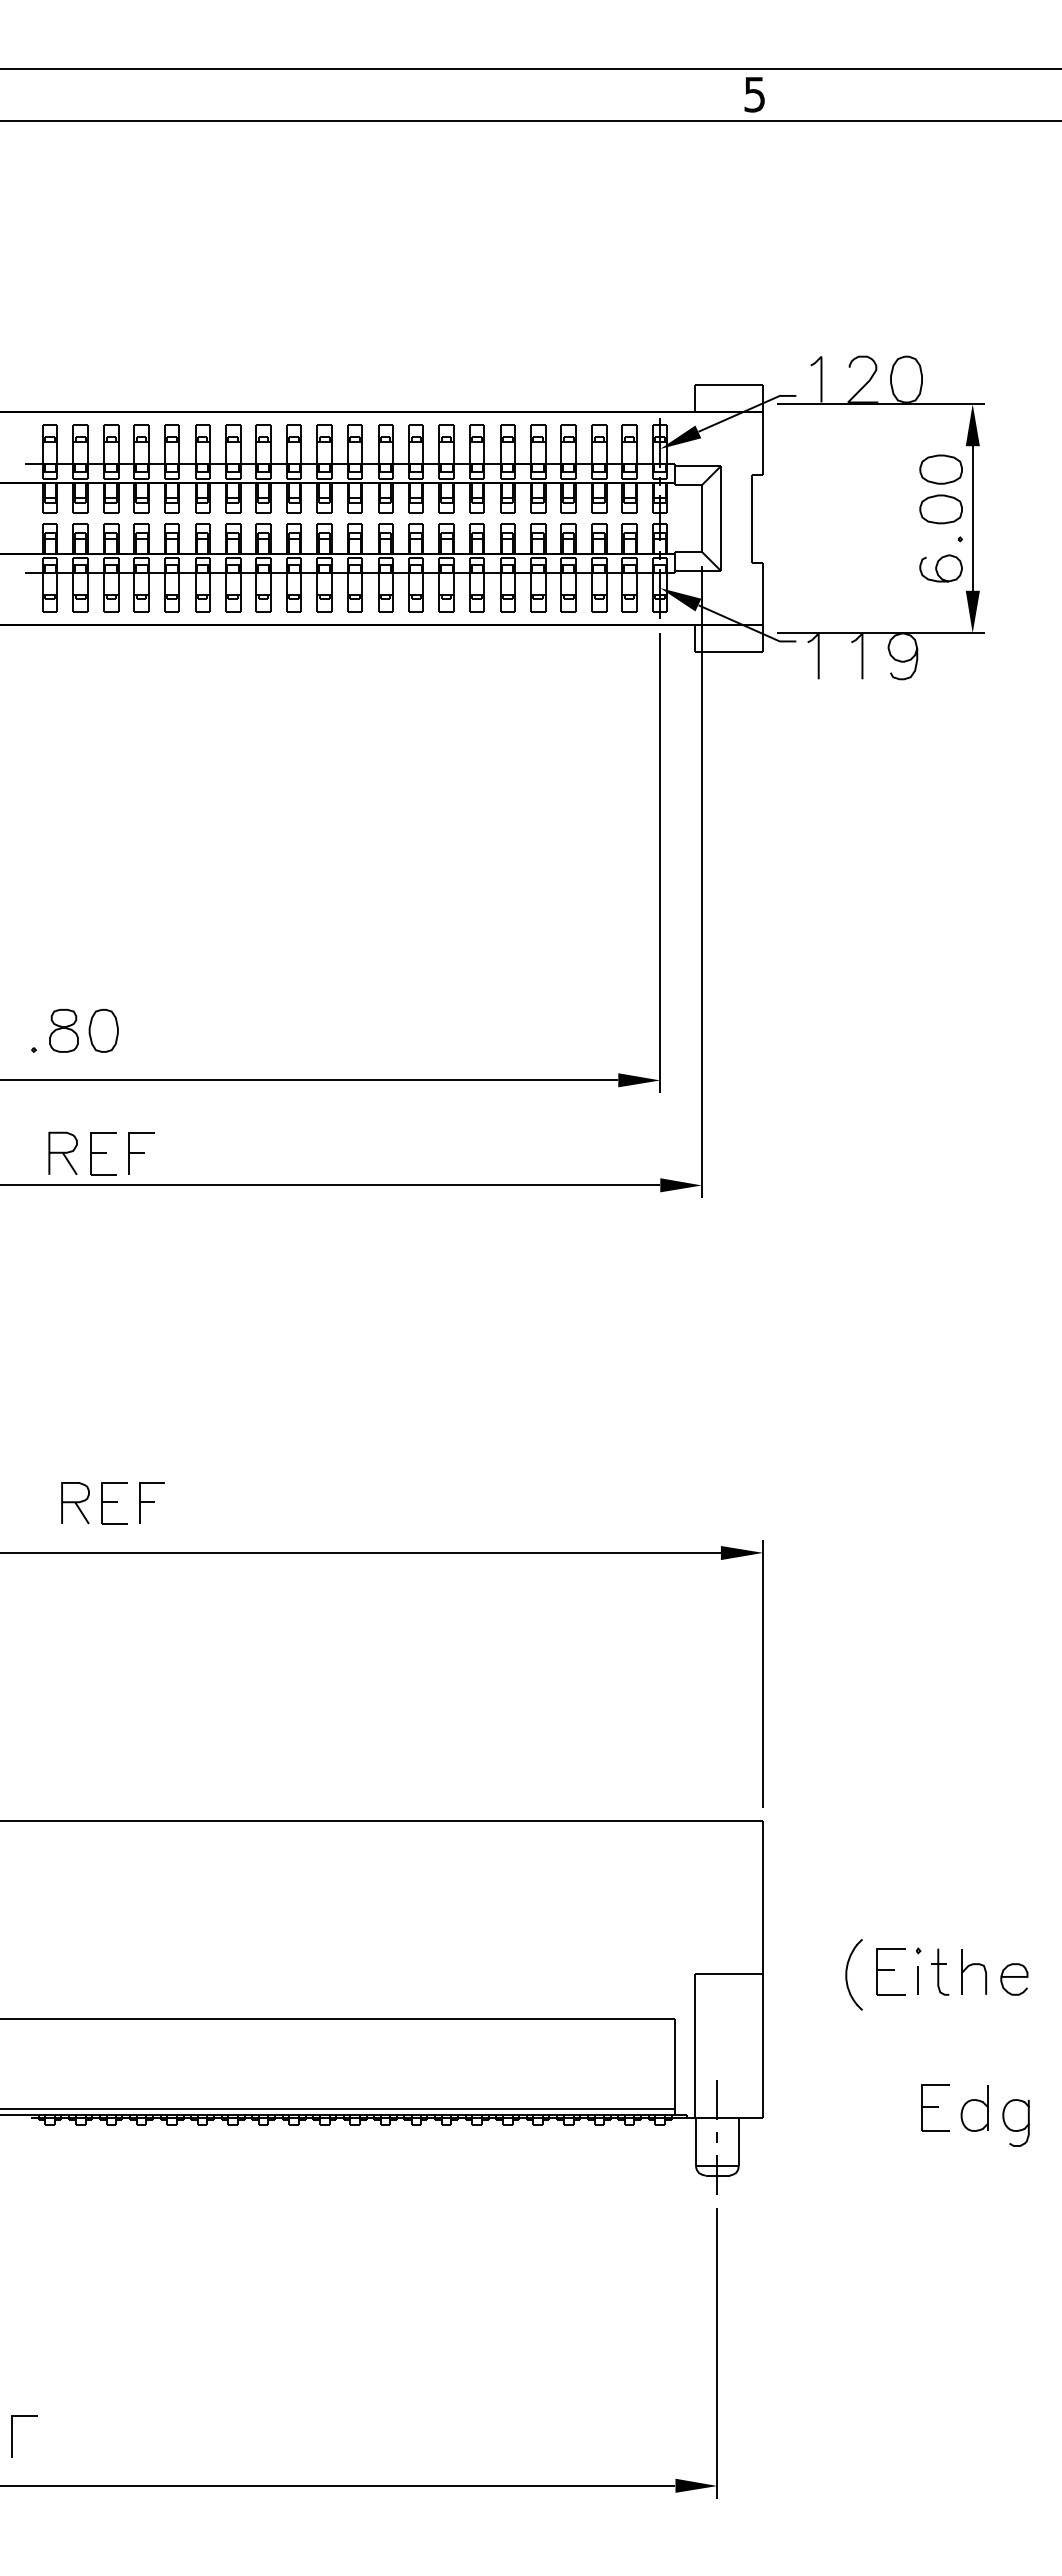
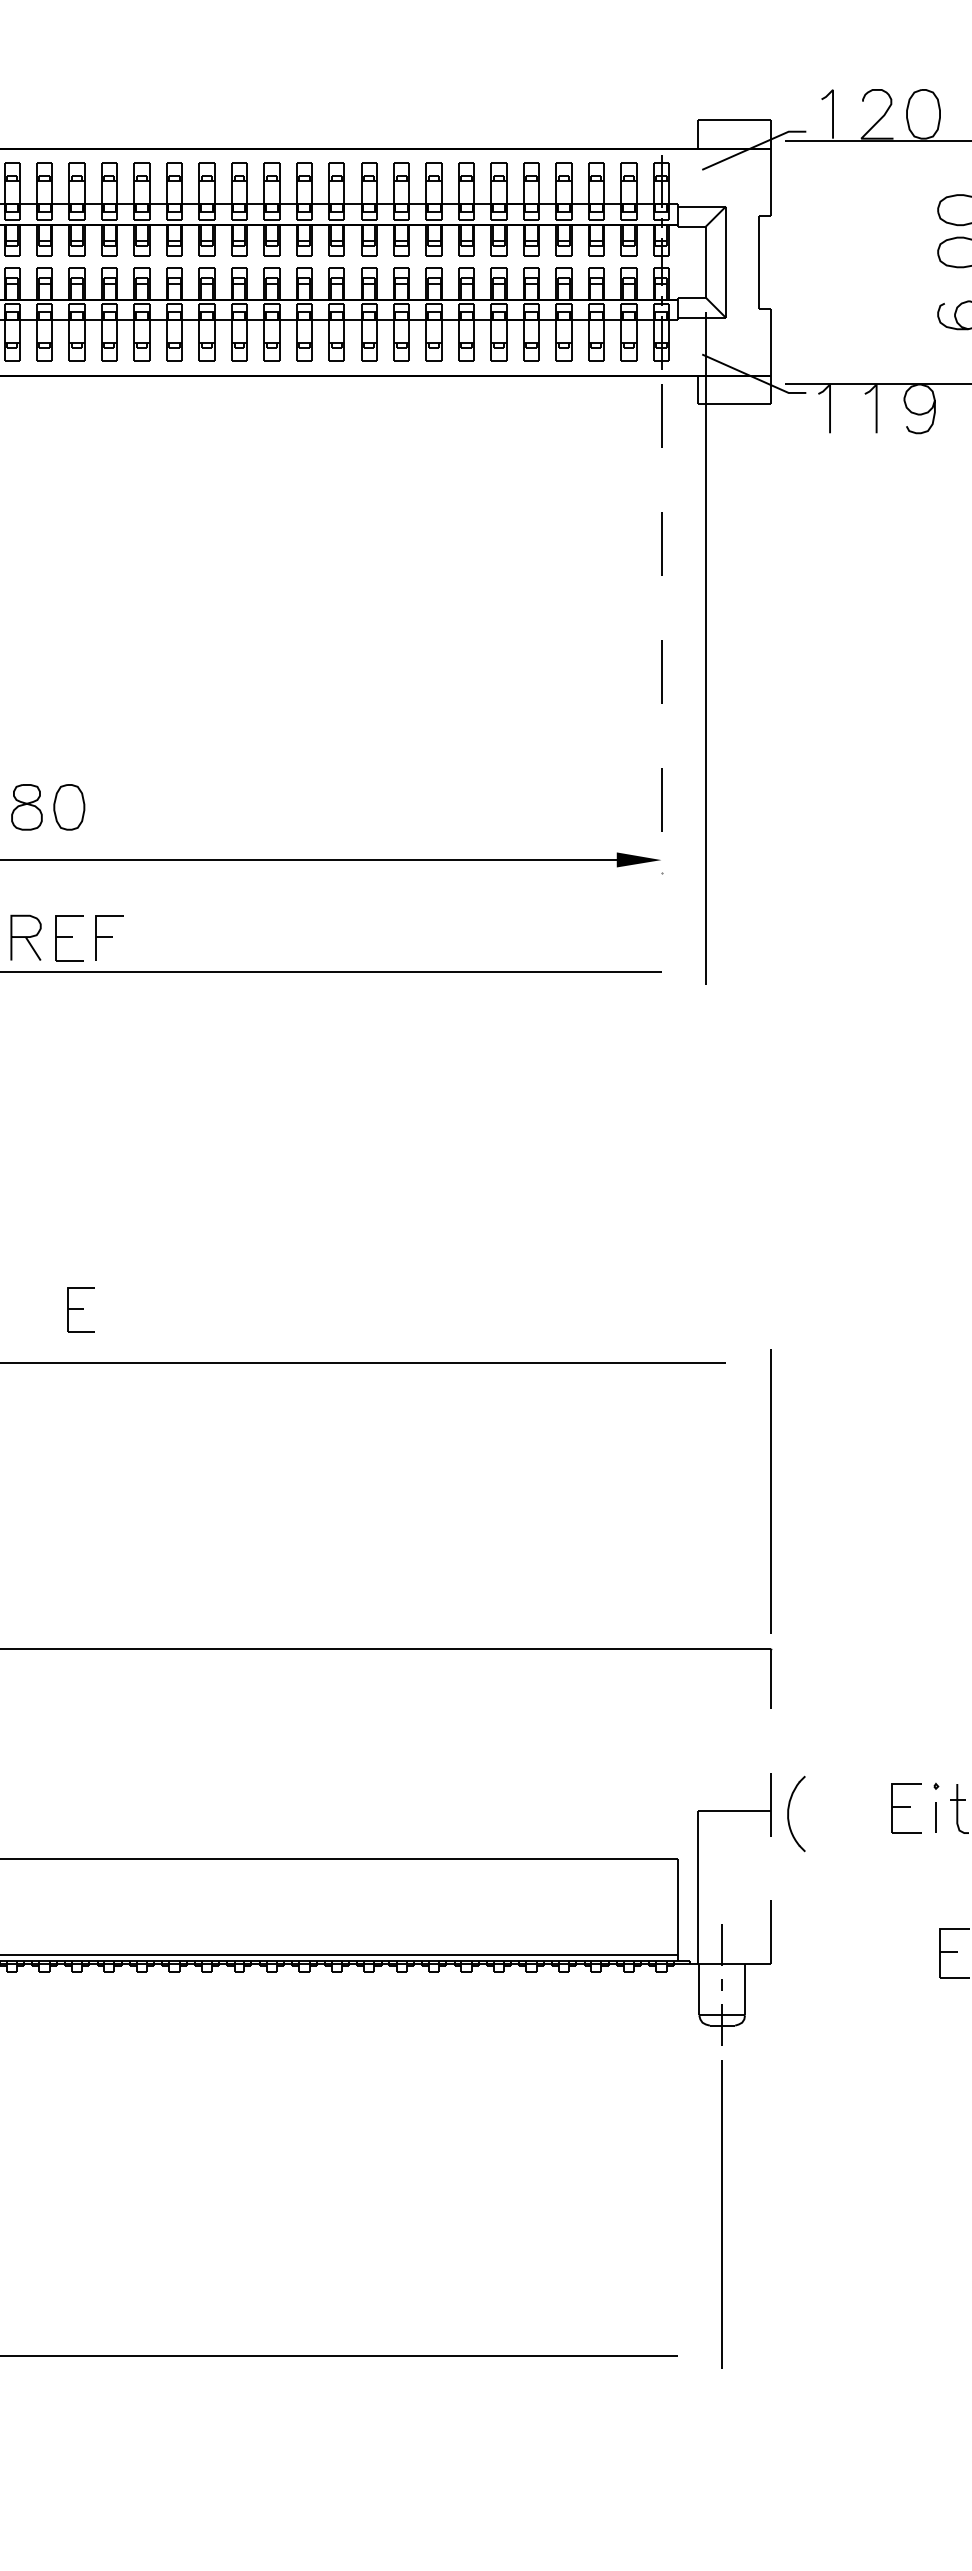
fill: (680, 436) -> (682, 174), removed
fill: (680, 599) -> (682, 348), removed
line: (660, 864) -> (661, 630), solid -> dashed
fill: (680, 1185) -> (682, 971), removed
part: (151, 1502) -> (120, 1309), removed
part: (75, 1503) -> (39, 1310), removed
fill: (741, 1552) -> (747, 1362), removed
line: (763, 1969) -> (771, 1806), solid -> dashed
part: (853, 1974) -> (795, 1813), moved
fill: (696, 2485) -> (700, 2355), removed

